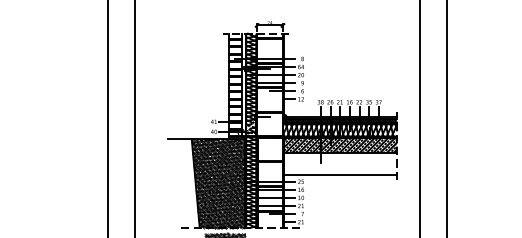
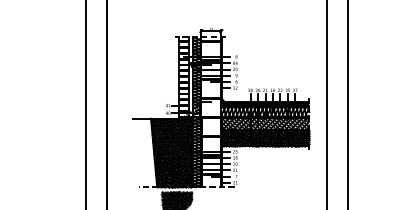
hatch: (340, 163) -> (265, 137), added

